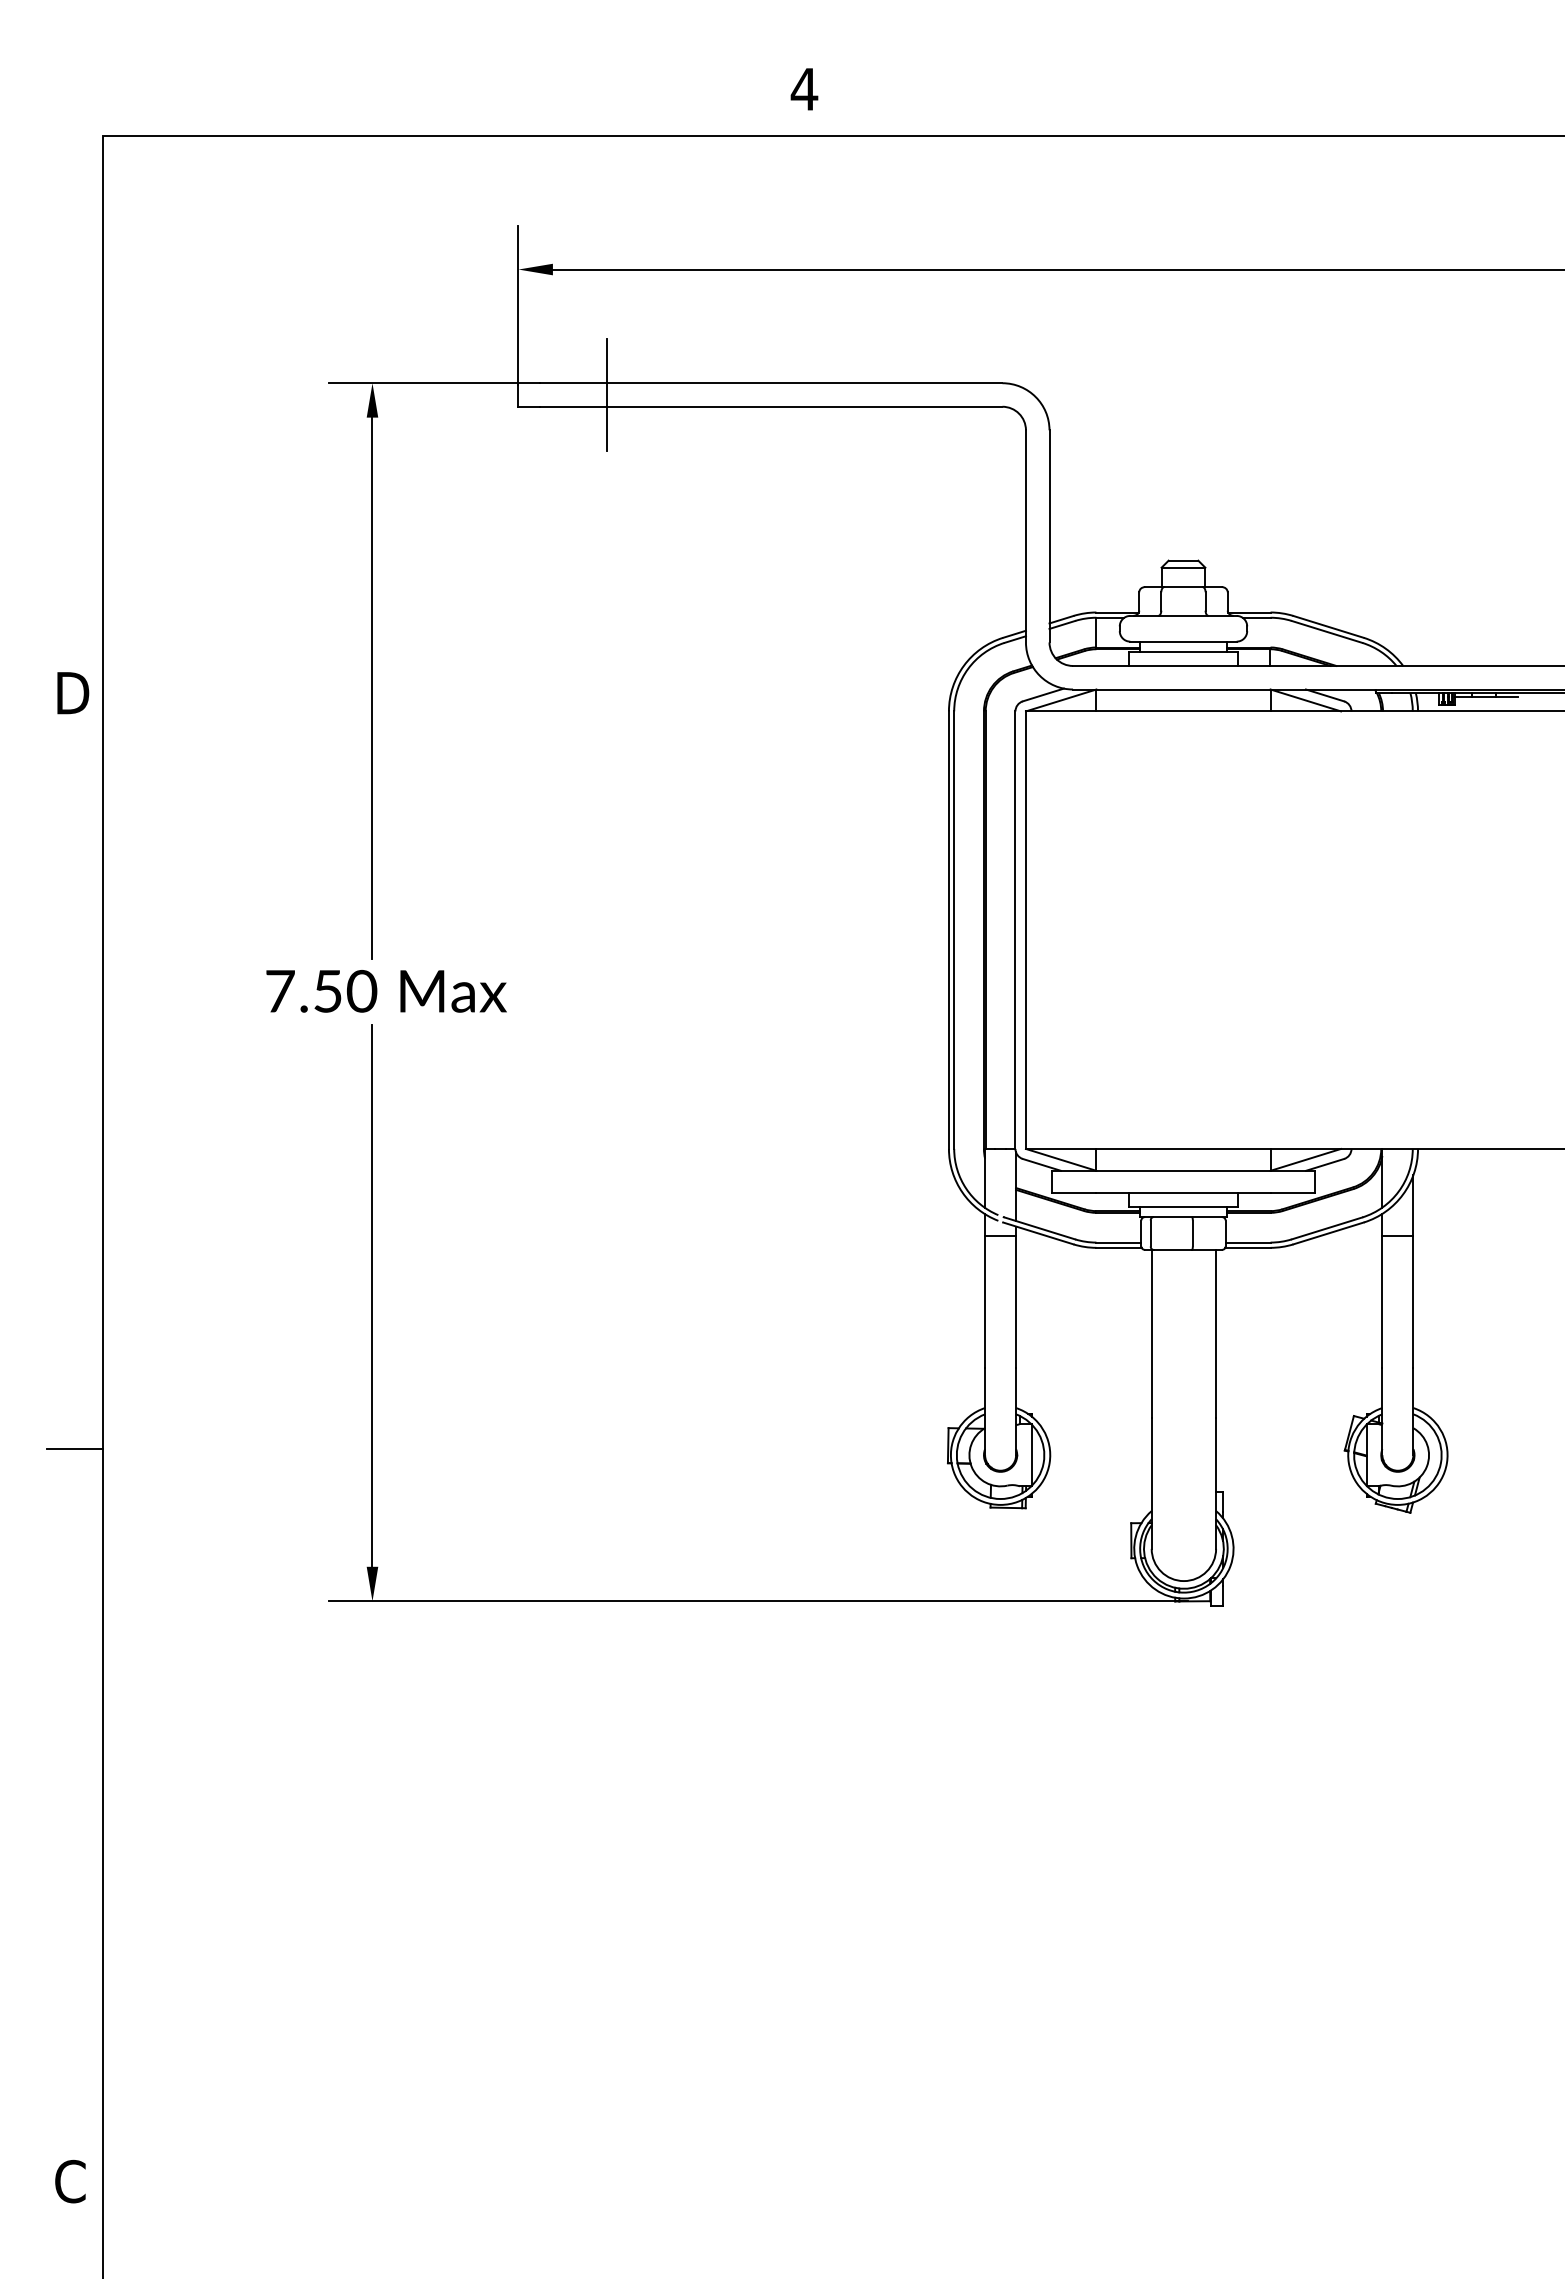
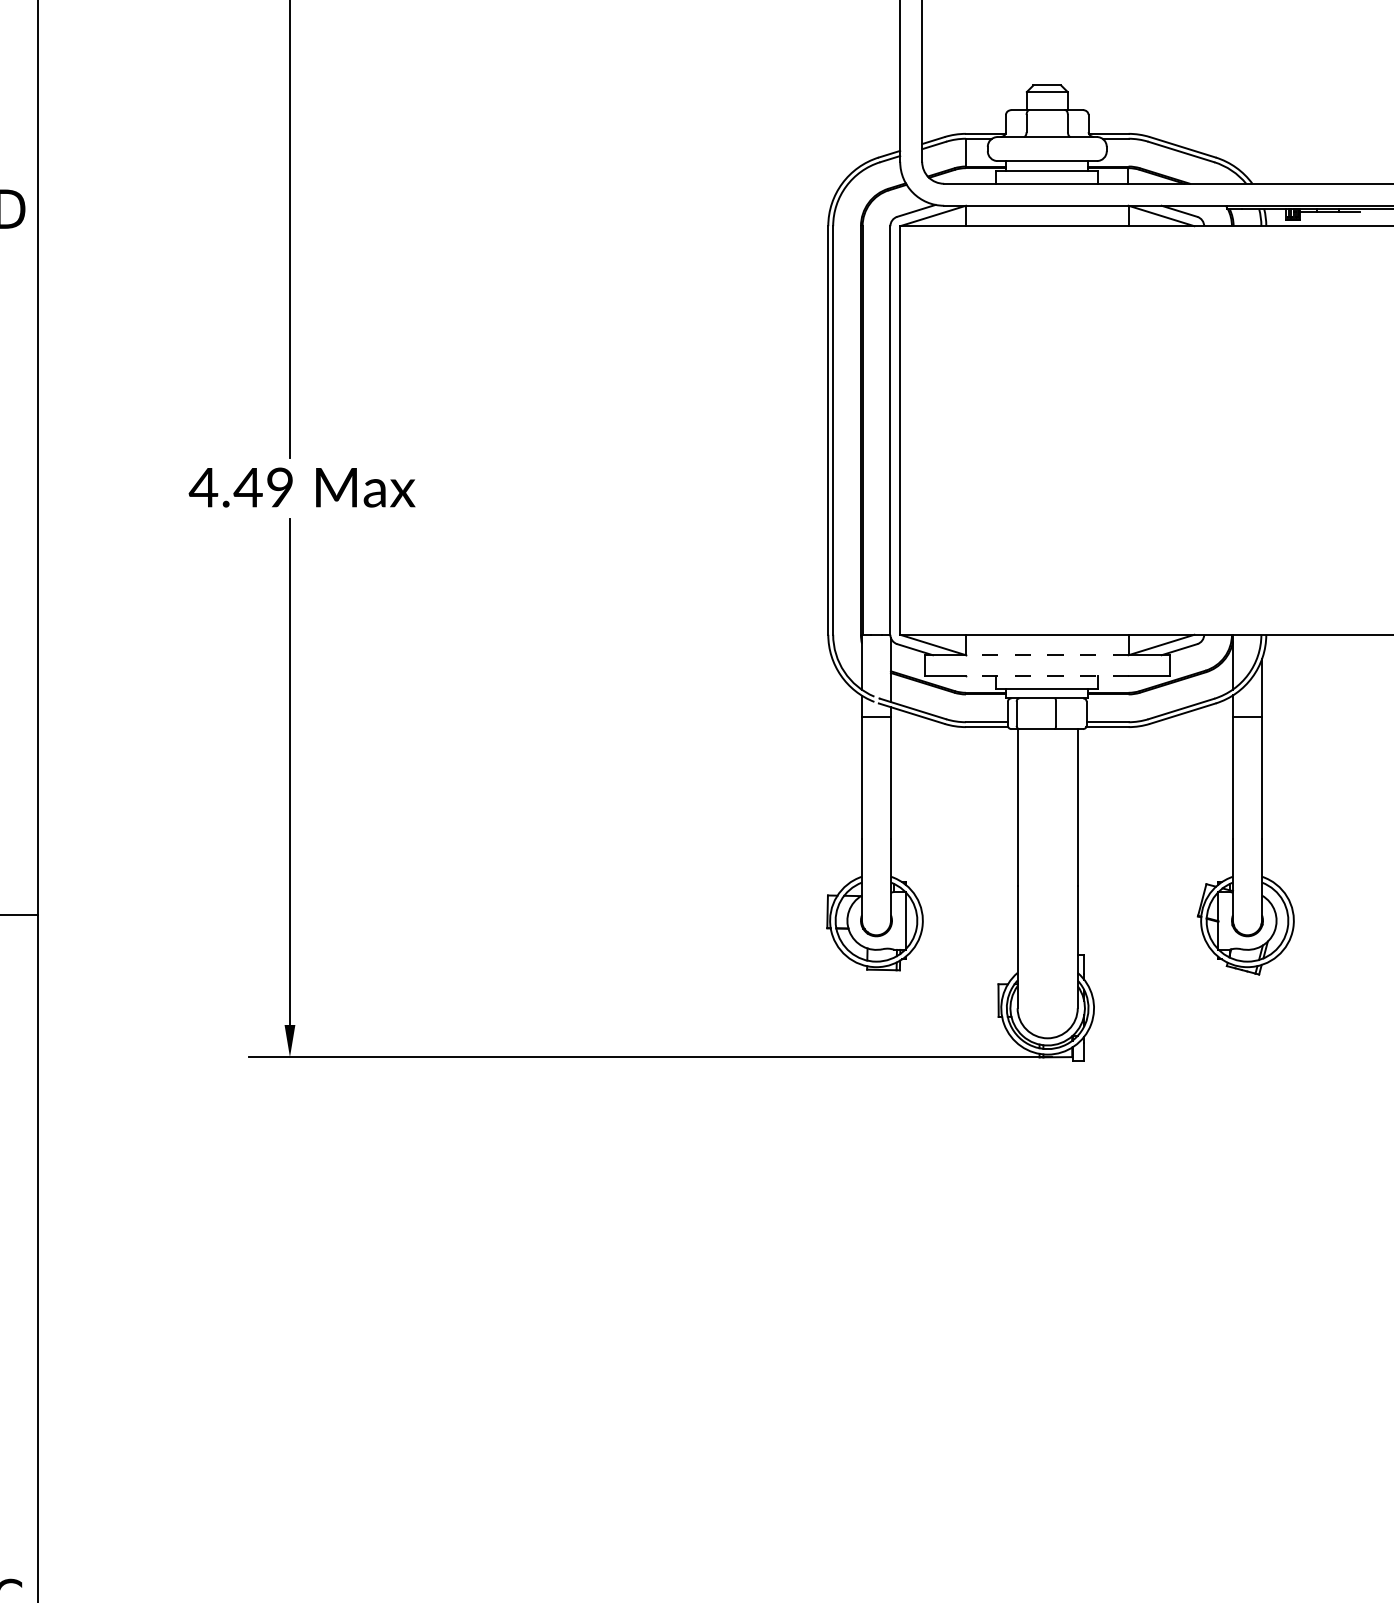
text: (320, 991) -> (241, 487), 7.50 -> 4.49
line: (1183, 1170) -> (1047, 654), solid -> dashed
line: (1183, 1192) -> (1047, 675), solid -> dashed

